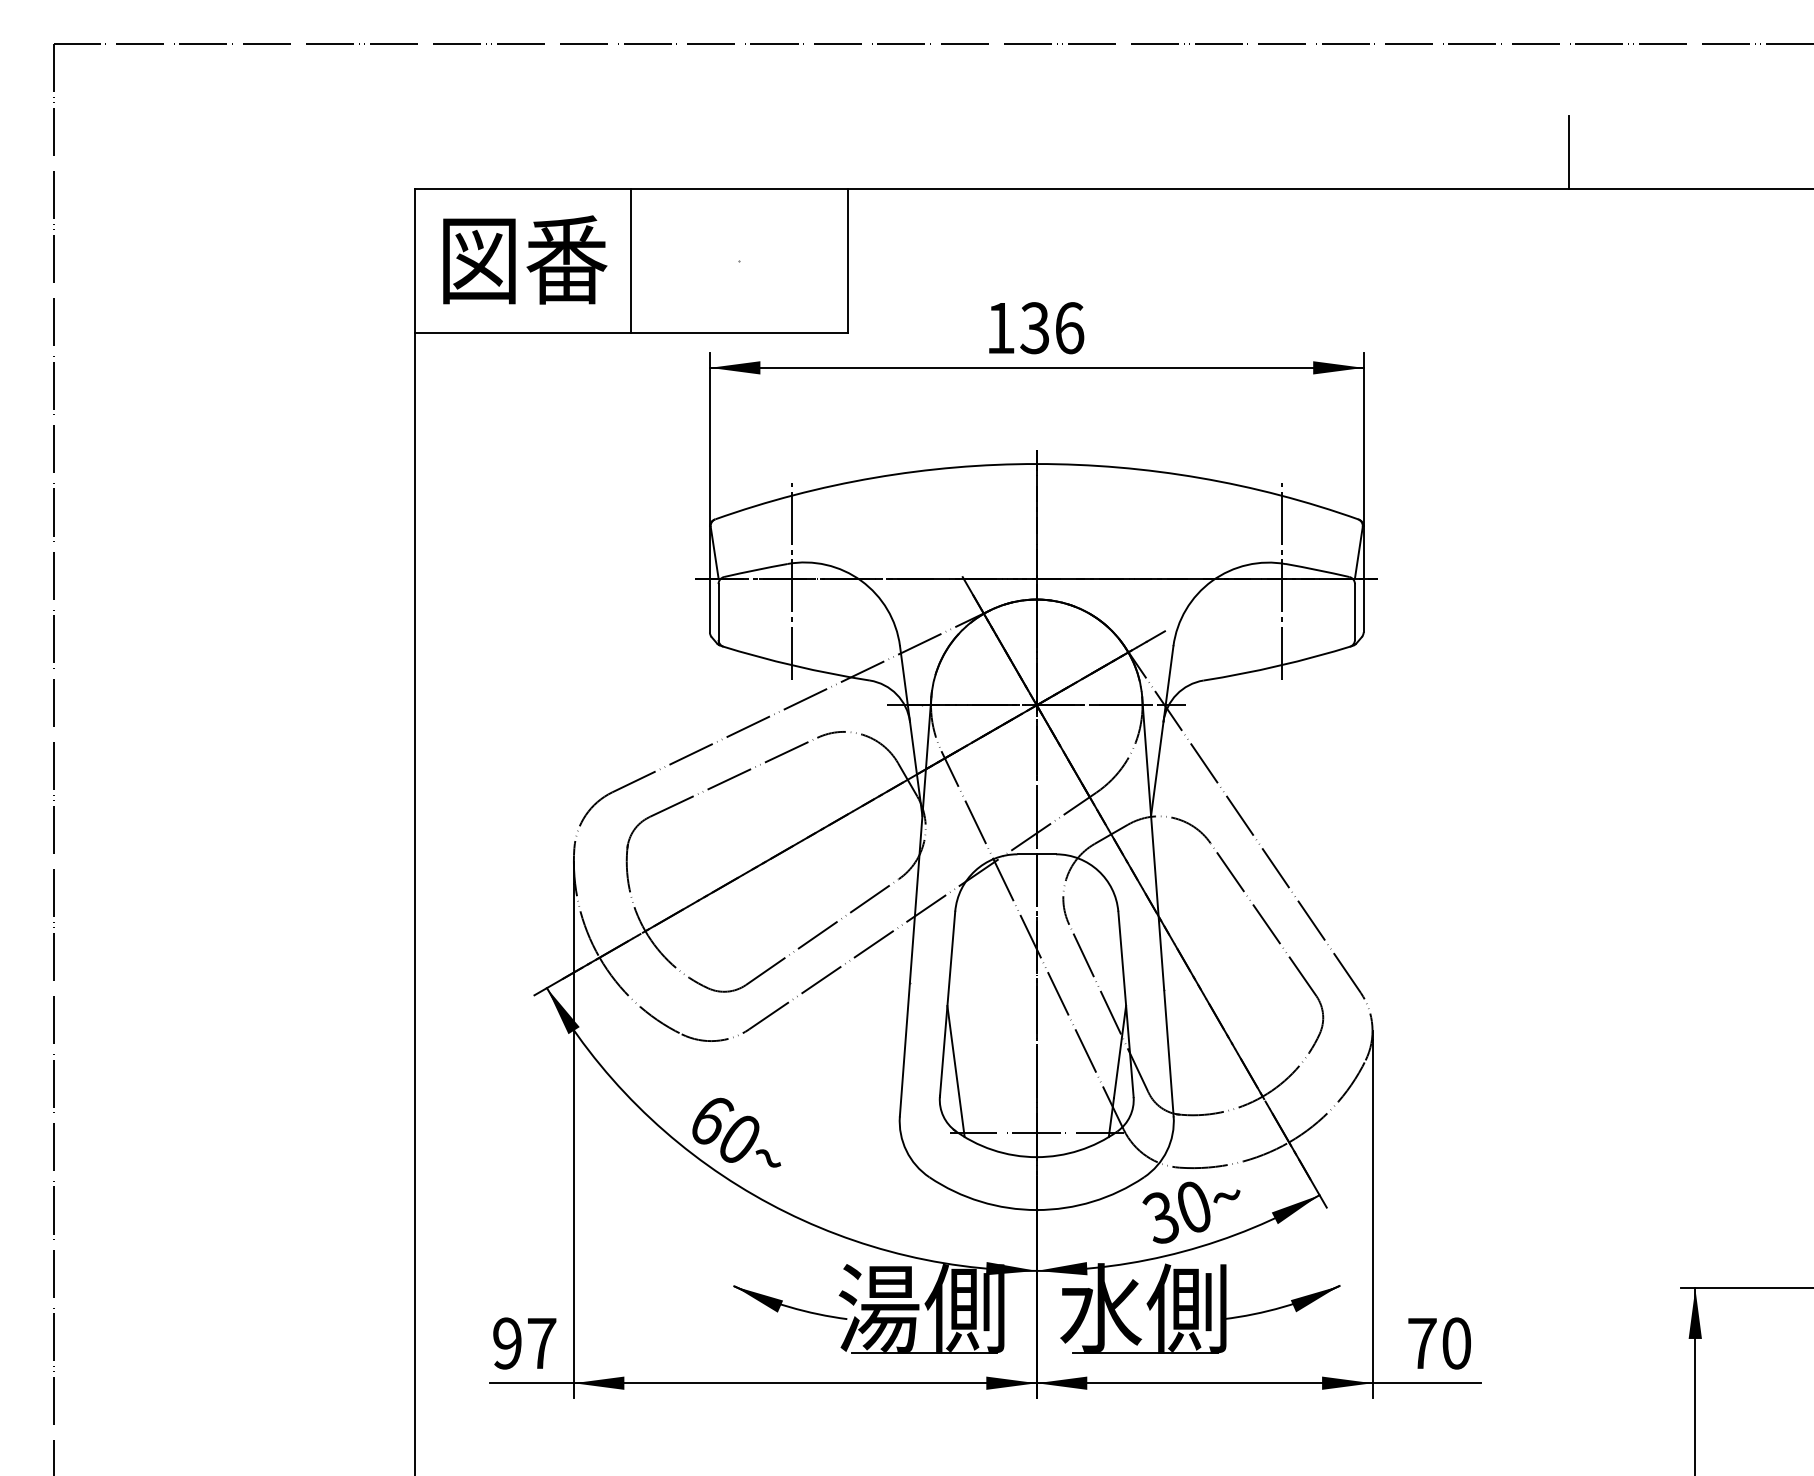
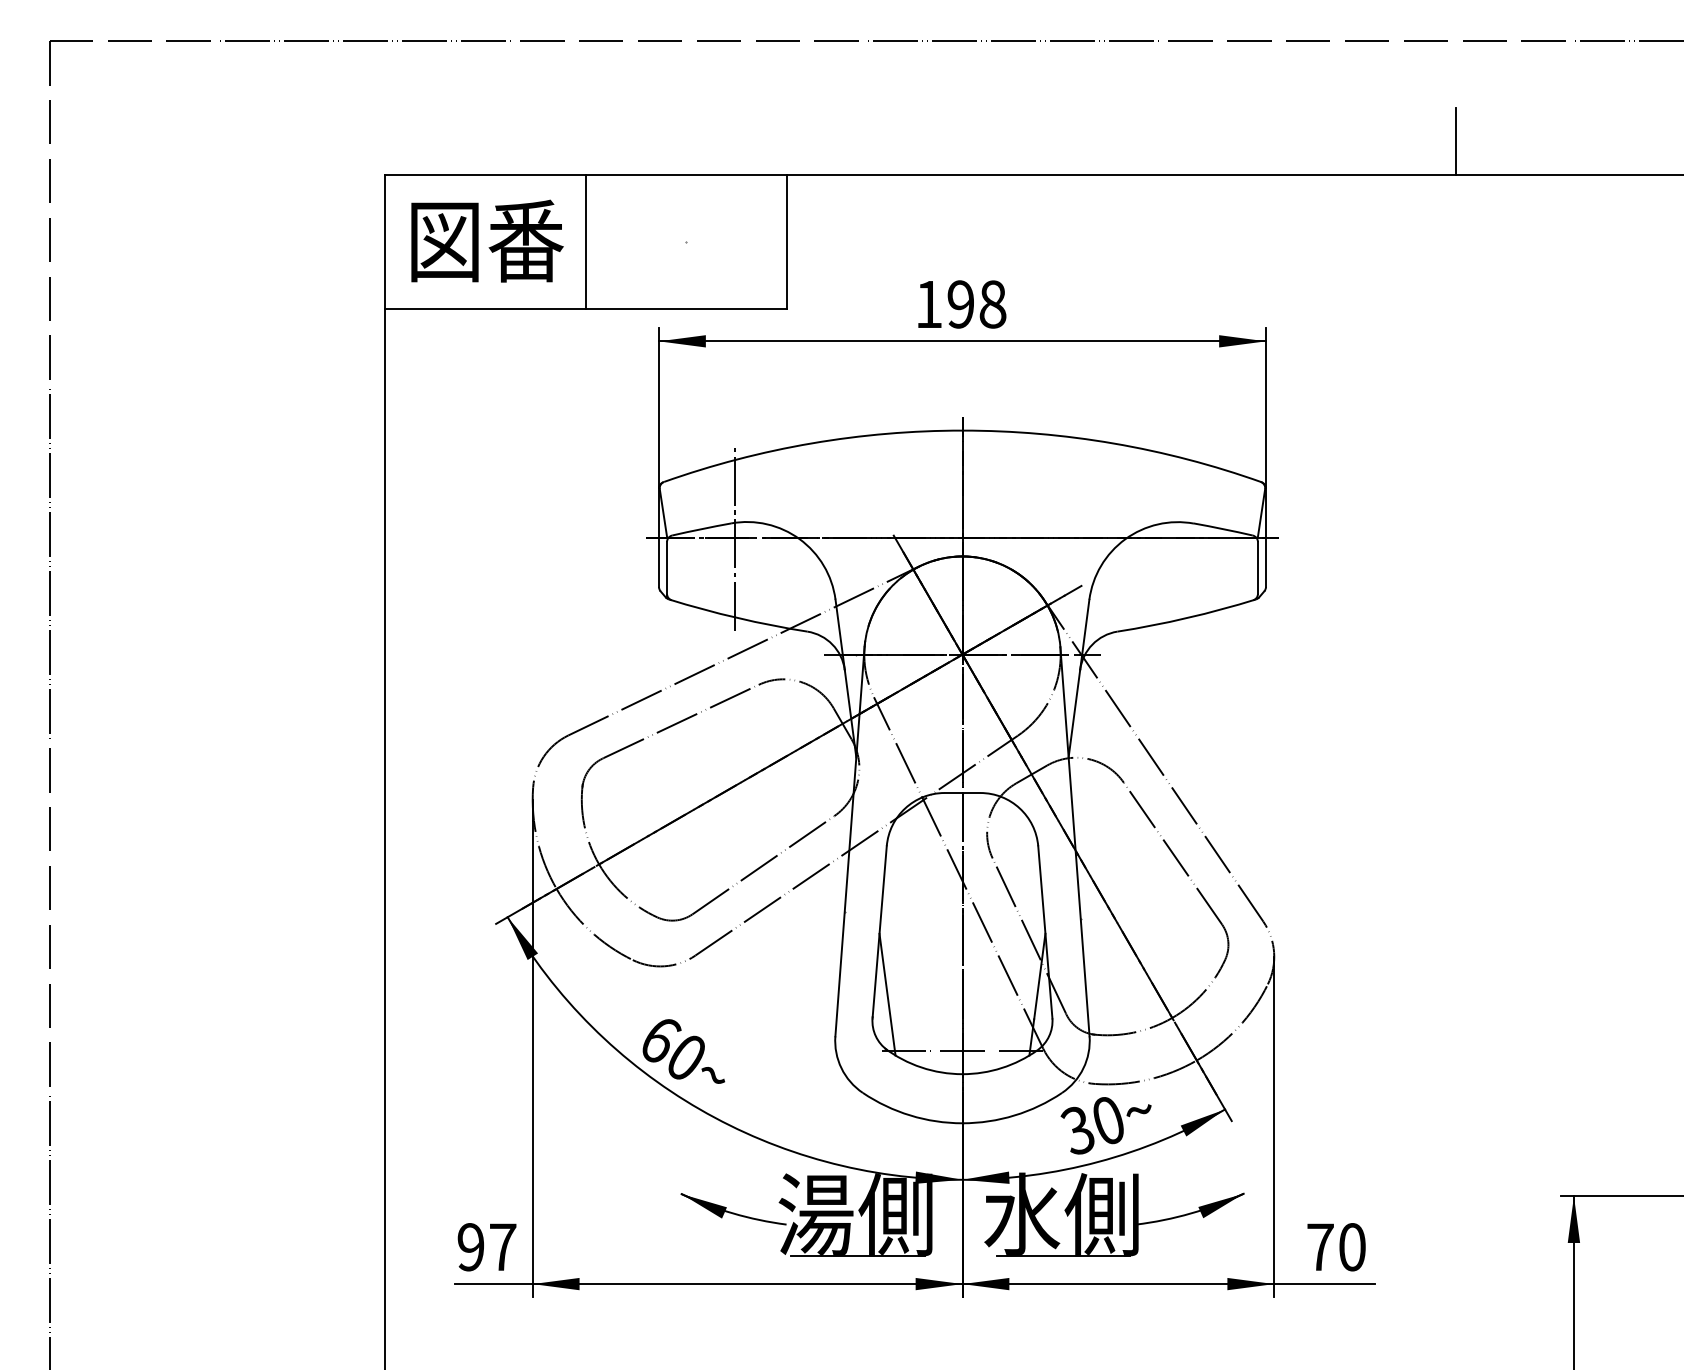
text: (1052, 328) -> (977, 304), 136 -> 198
line: (1281, 580) -> (1189, 538), removed

